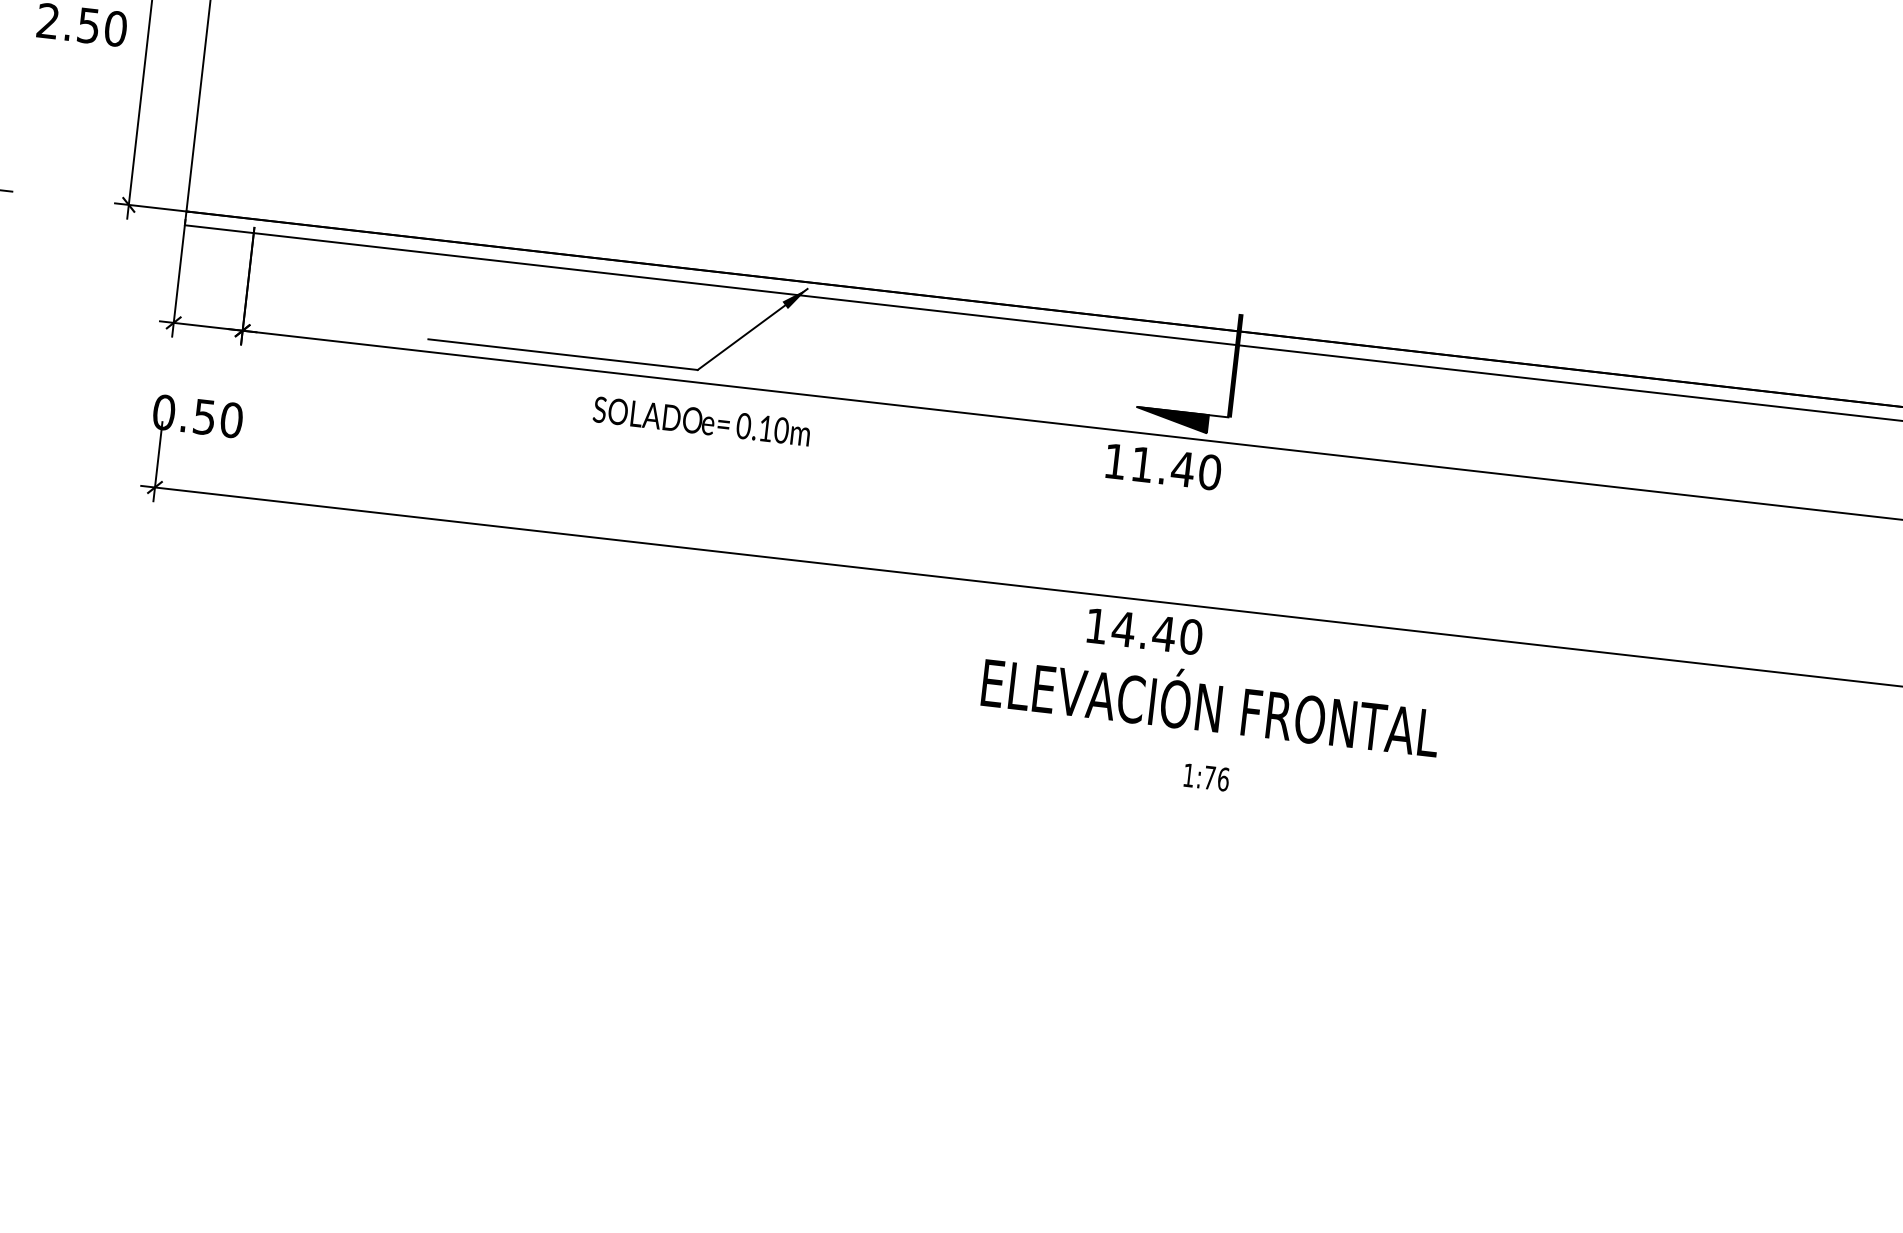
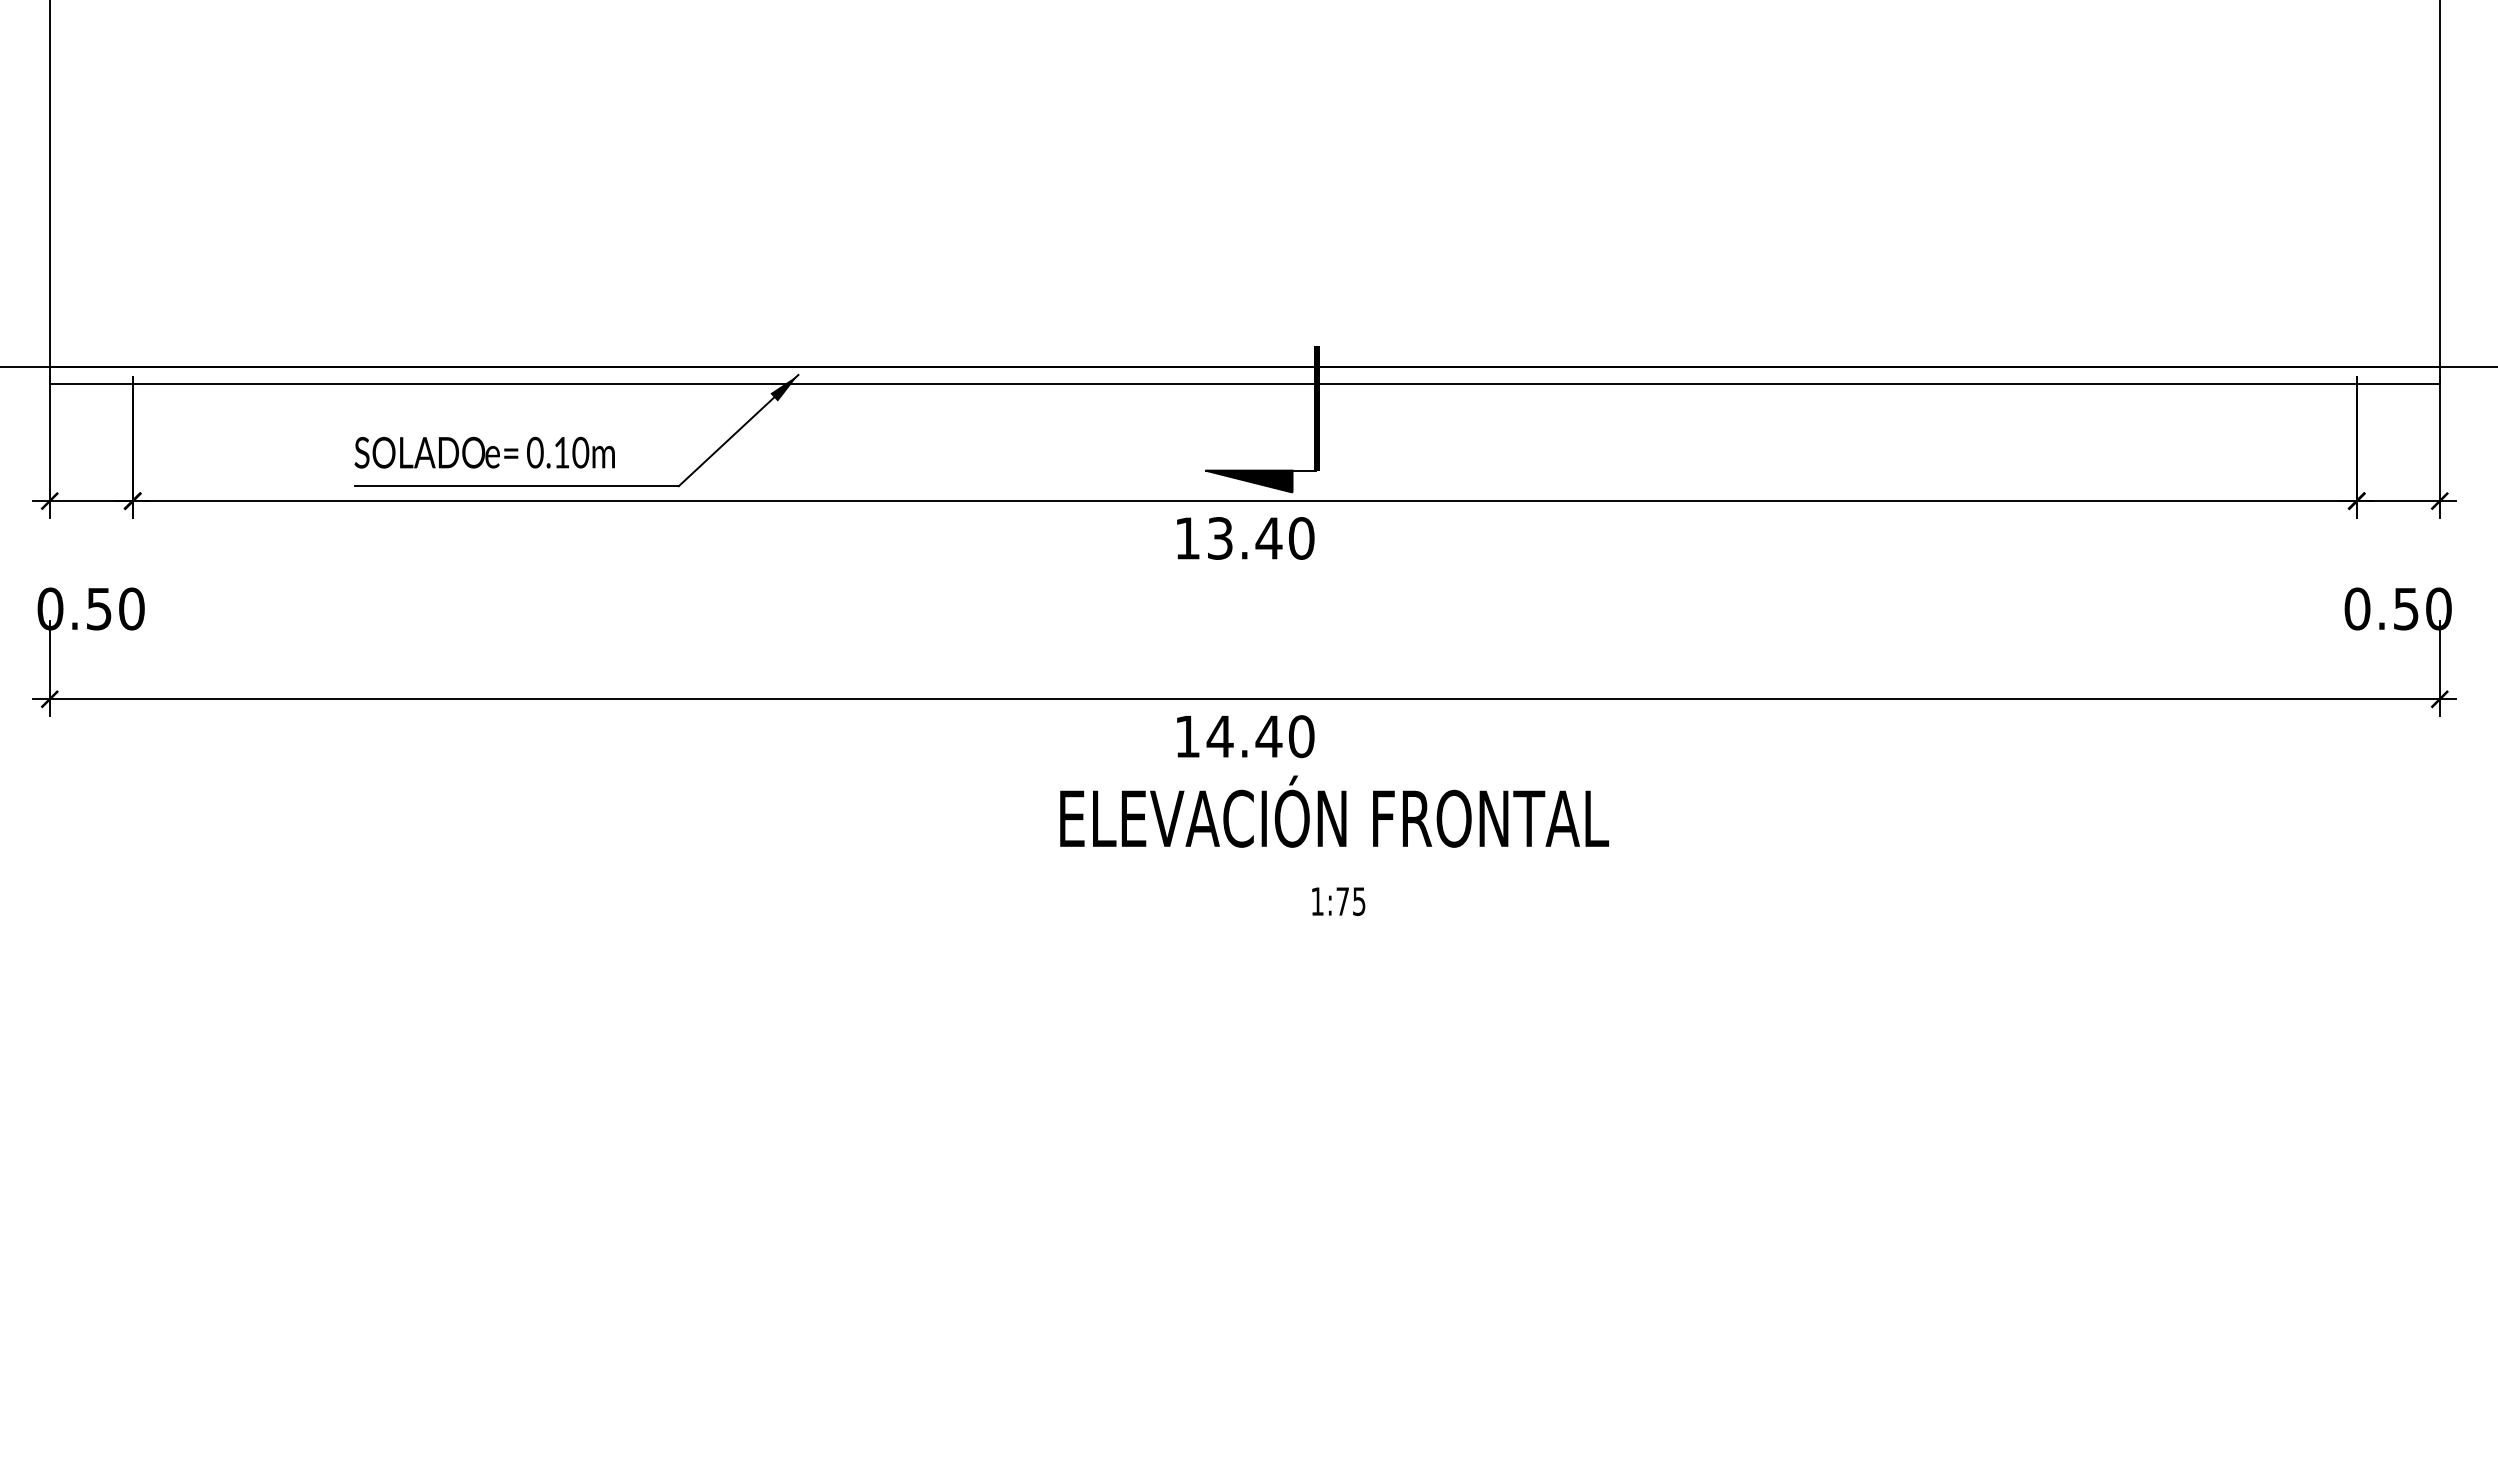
text: (701, 421) -> (484, 452), moved
text: (1142, 464) -> (1220, 538), 11.40 -> 13.40
text: (1223, 779) -> (1359, 901), 1:76 -> 1:75

